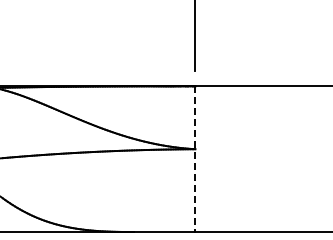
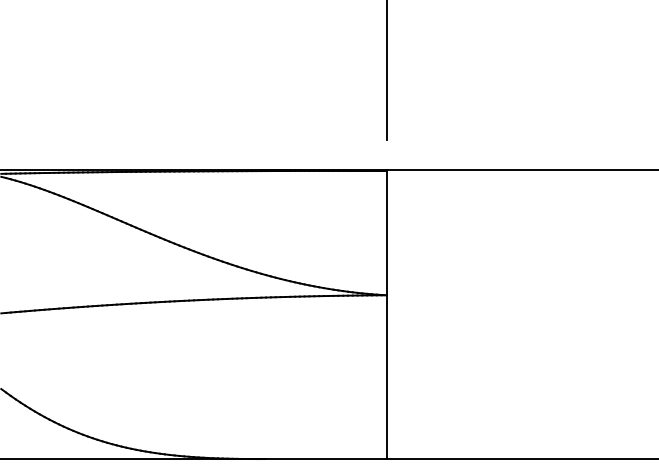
line: (195, 159) -> (386, 315), dashed -> solid

